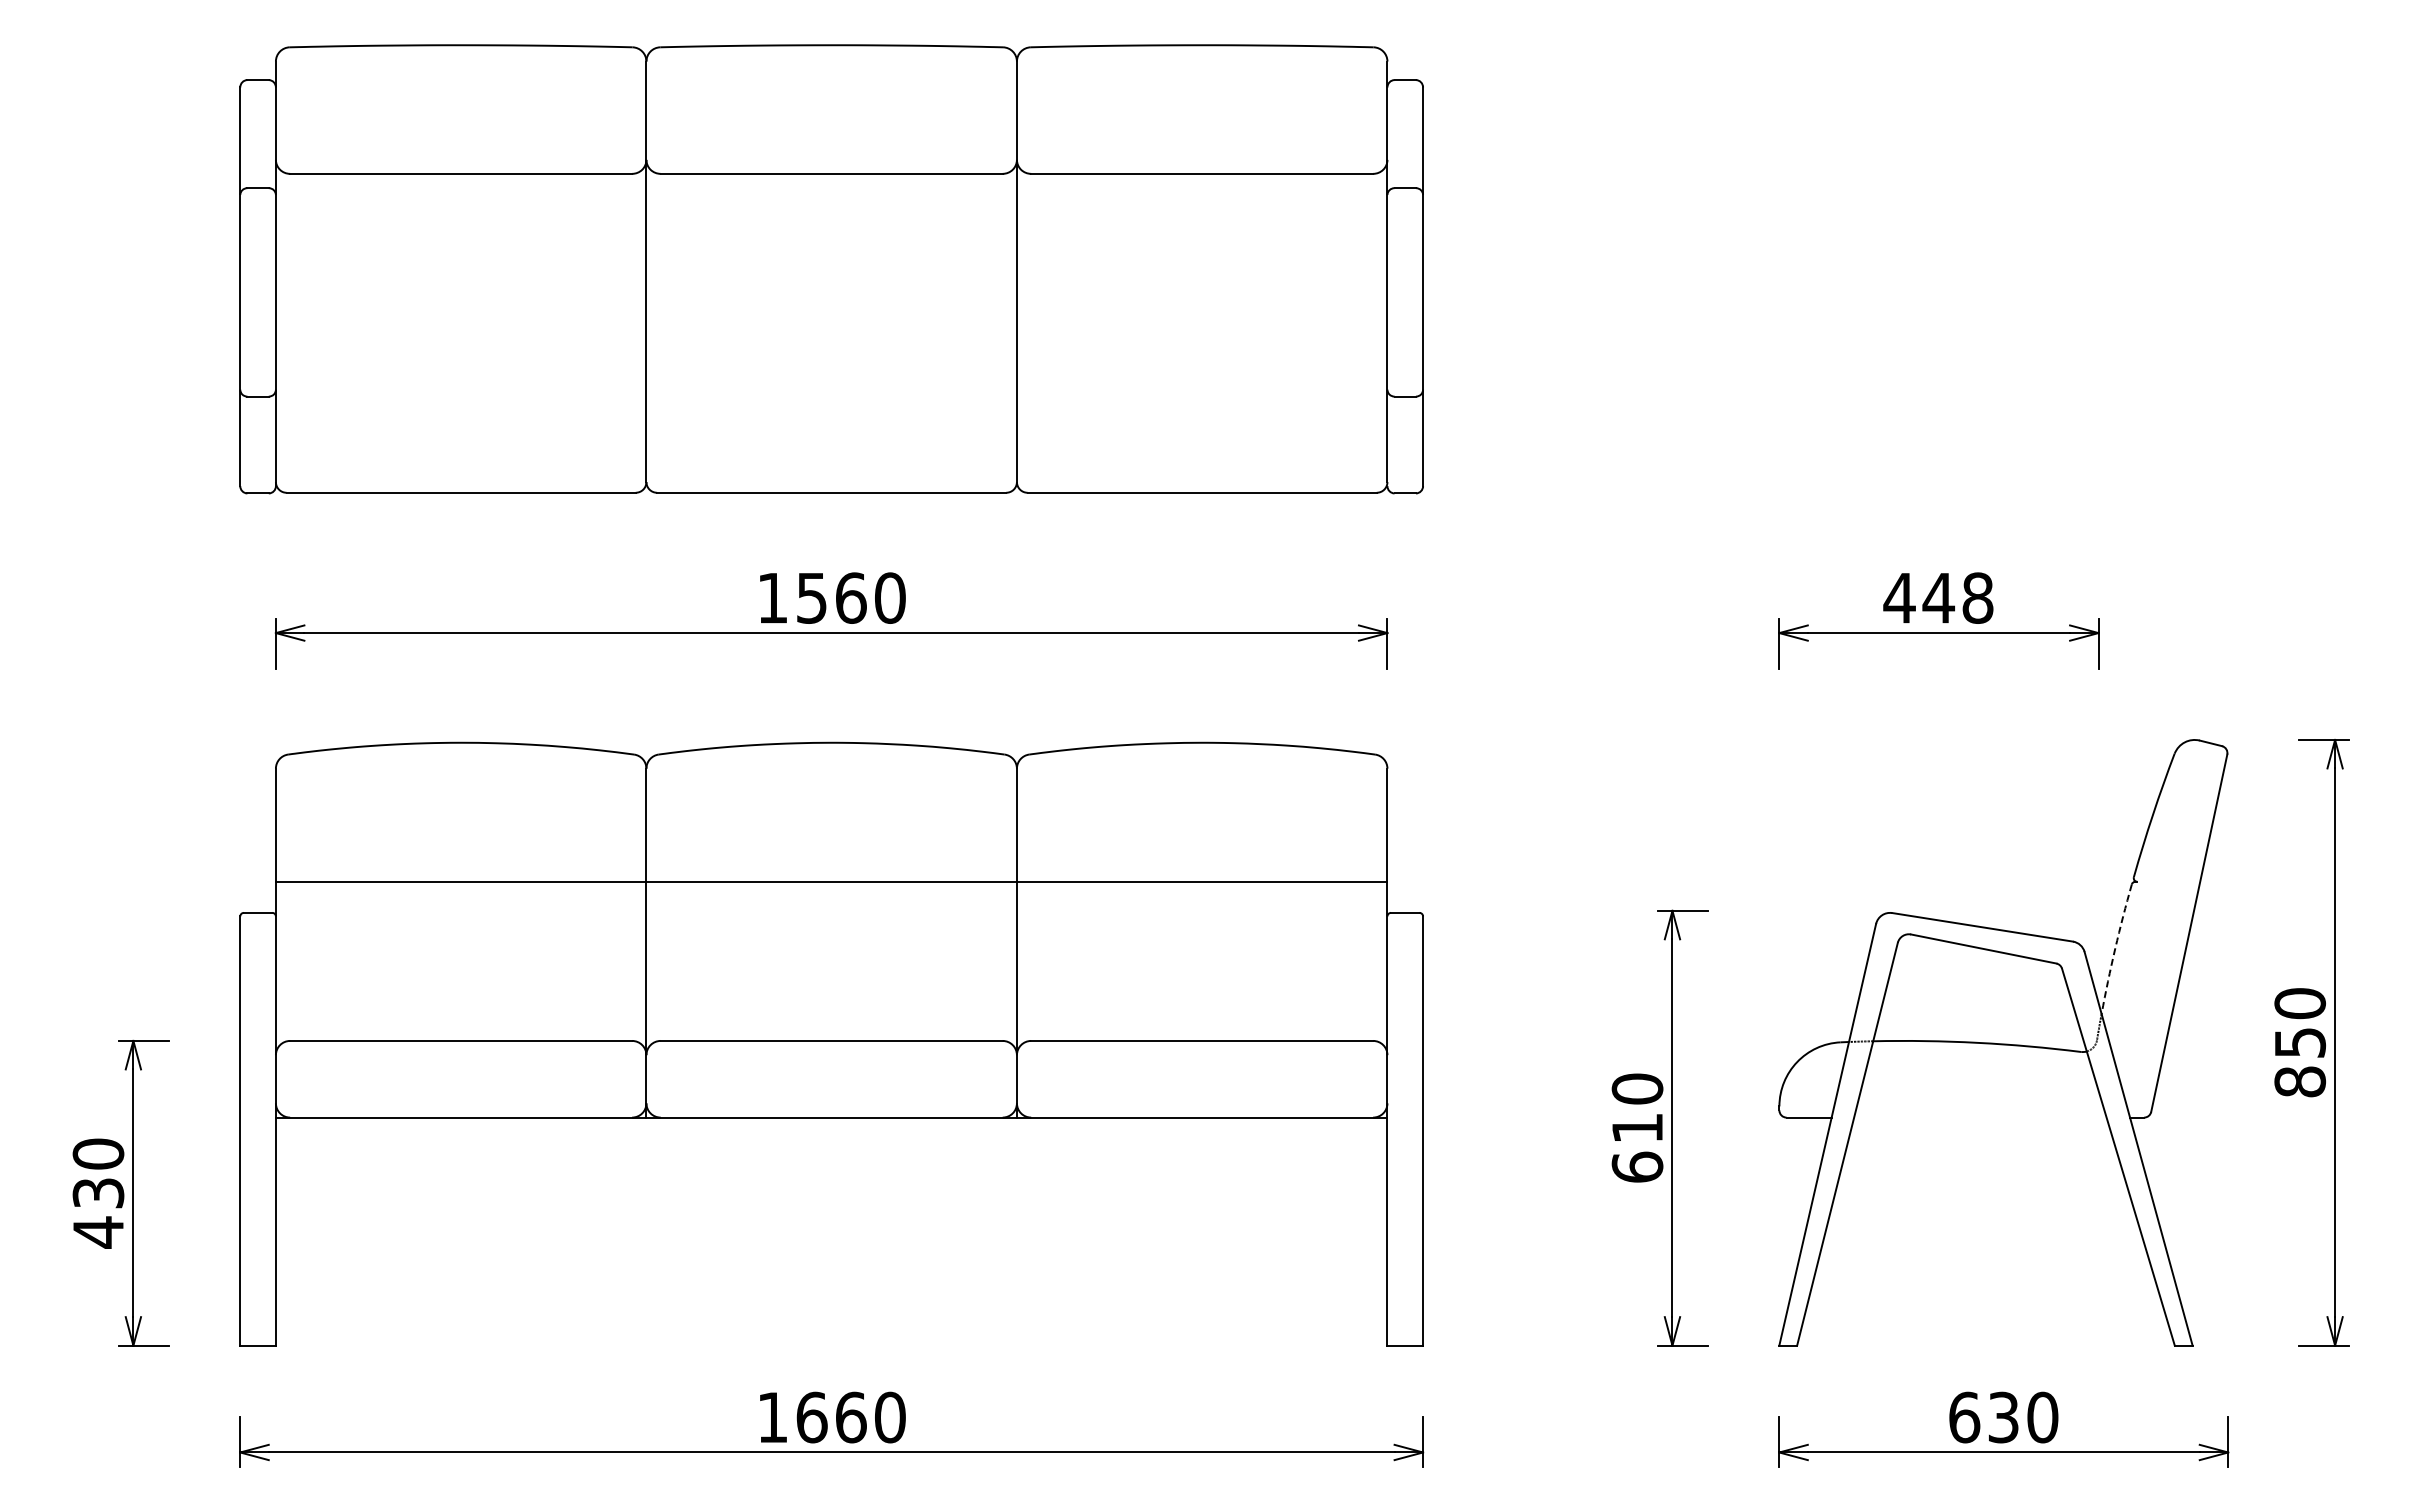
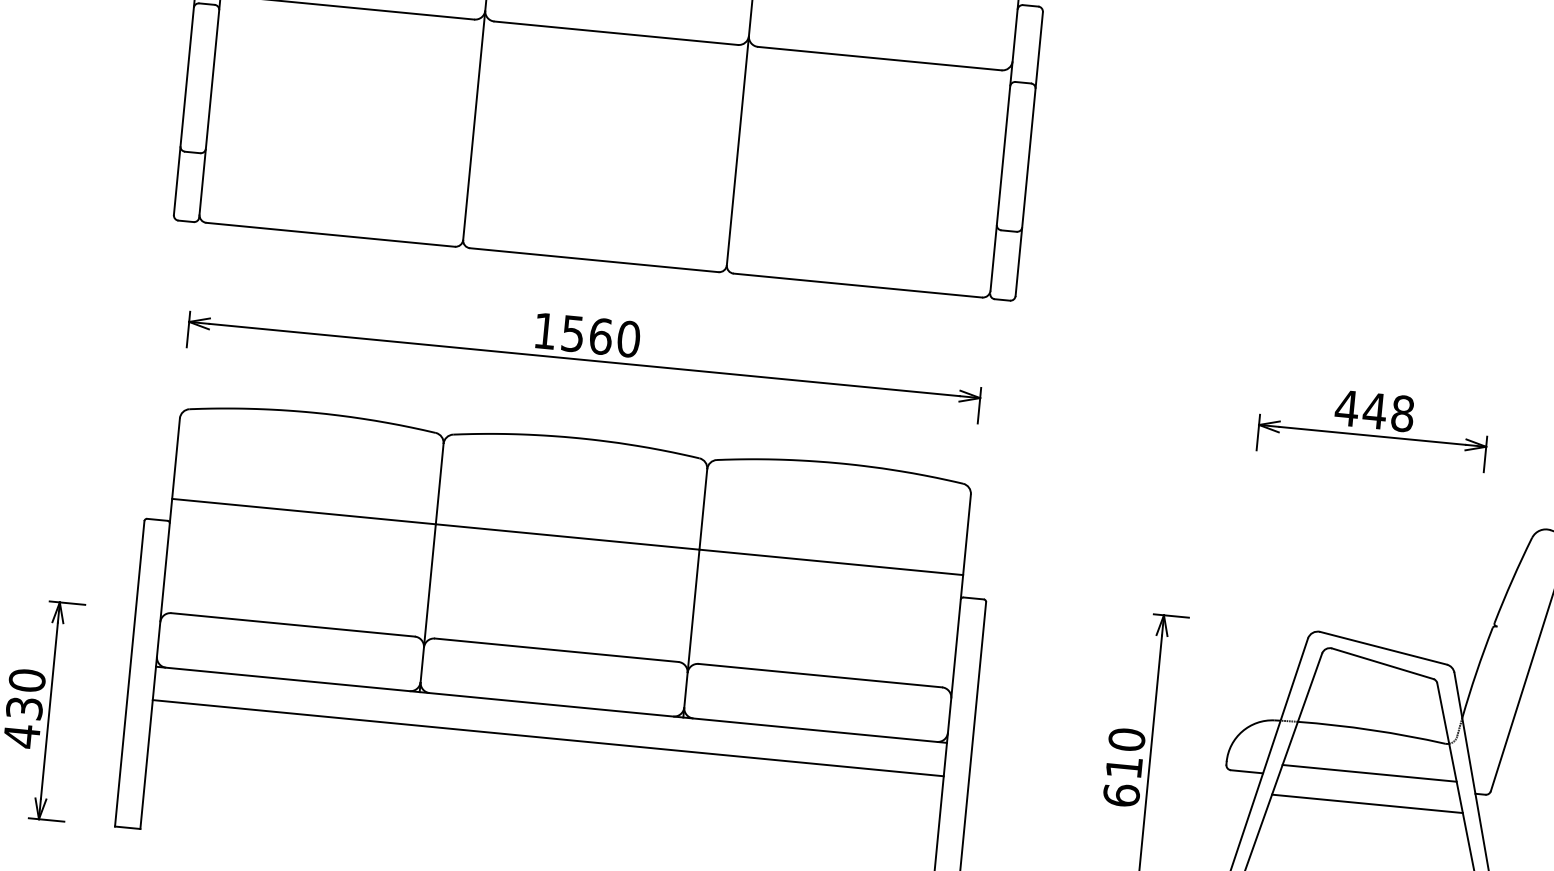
arc: (2115, 948) -> (1476, 672), dashed -> solid
line: (1979, 1103) -> (1369, 773), added
line: (1981, 1146) -> (1367, 804), added
line: (831, 1164) -> (548, 738), added

